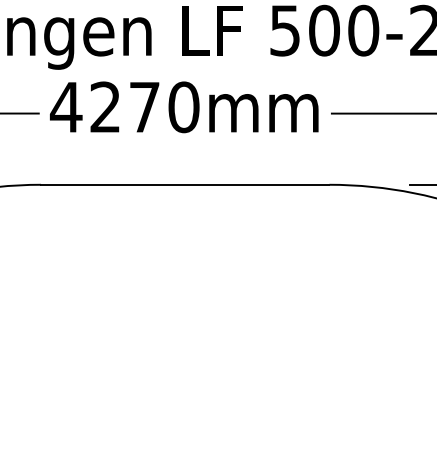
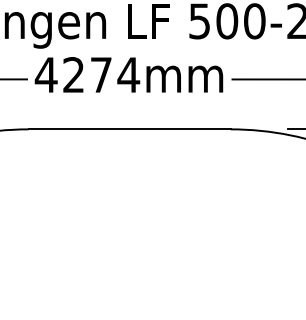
text: (183, 107) -> (128, 75), 4270mm -> 4274mm

